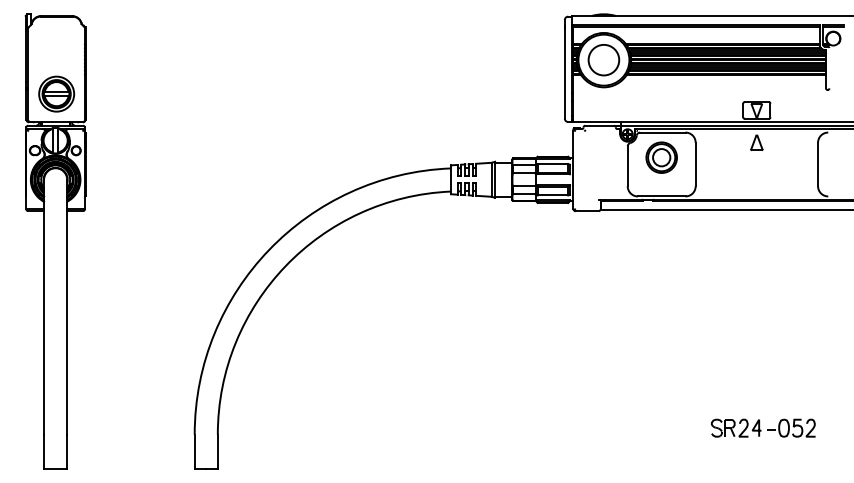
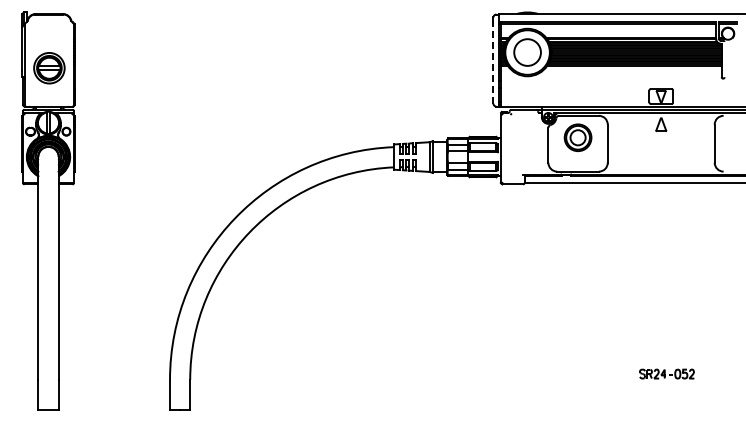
line: (564, 72) -> (493, 63), solid -> dashed
part: (56, 94) -> (49, 68), moved
part: (762, 427) -> (666, 373), size x0.6

